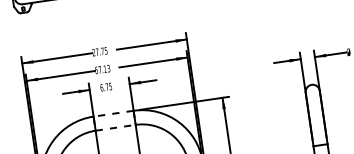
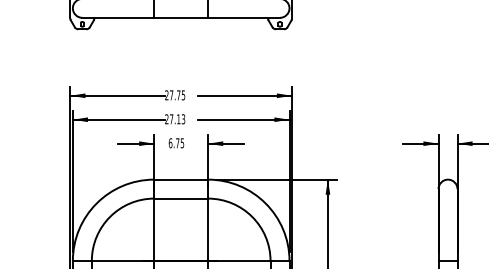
text: (96, 70) -> (166, 119), 67.13 -> 27.13
line: (113, 113) -> (181, 179), dashed -> solid
line: (115, 127) -> (181, 198), dashed -> solid

